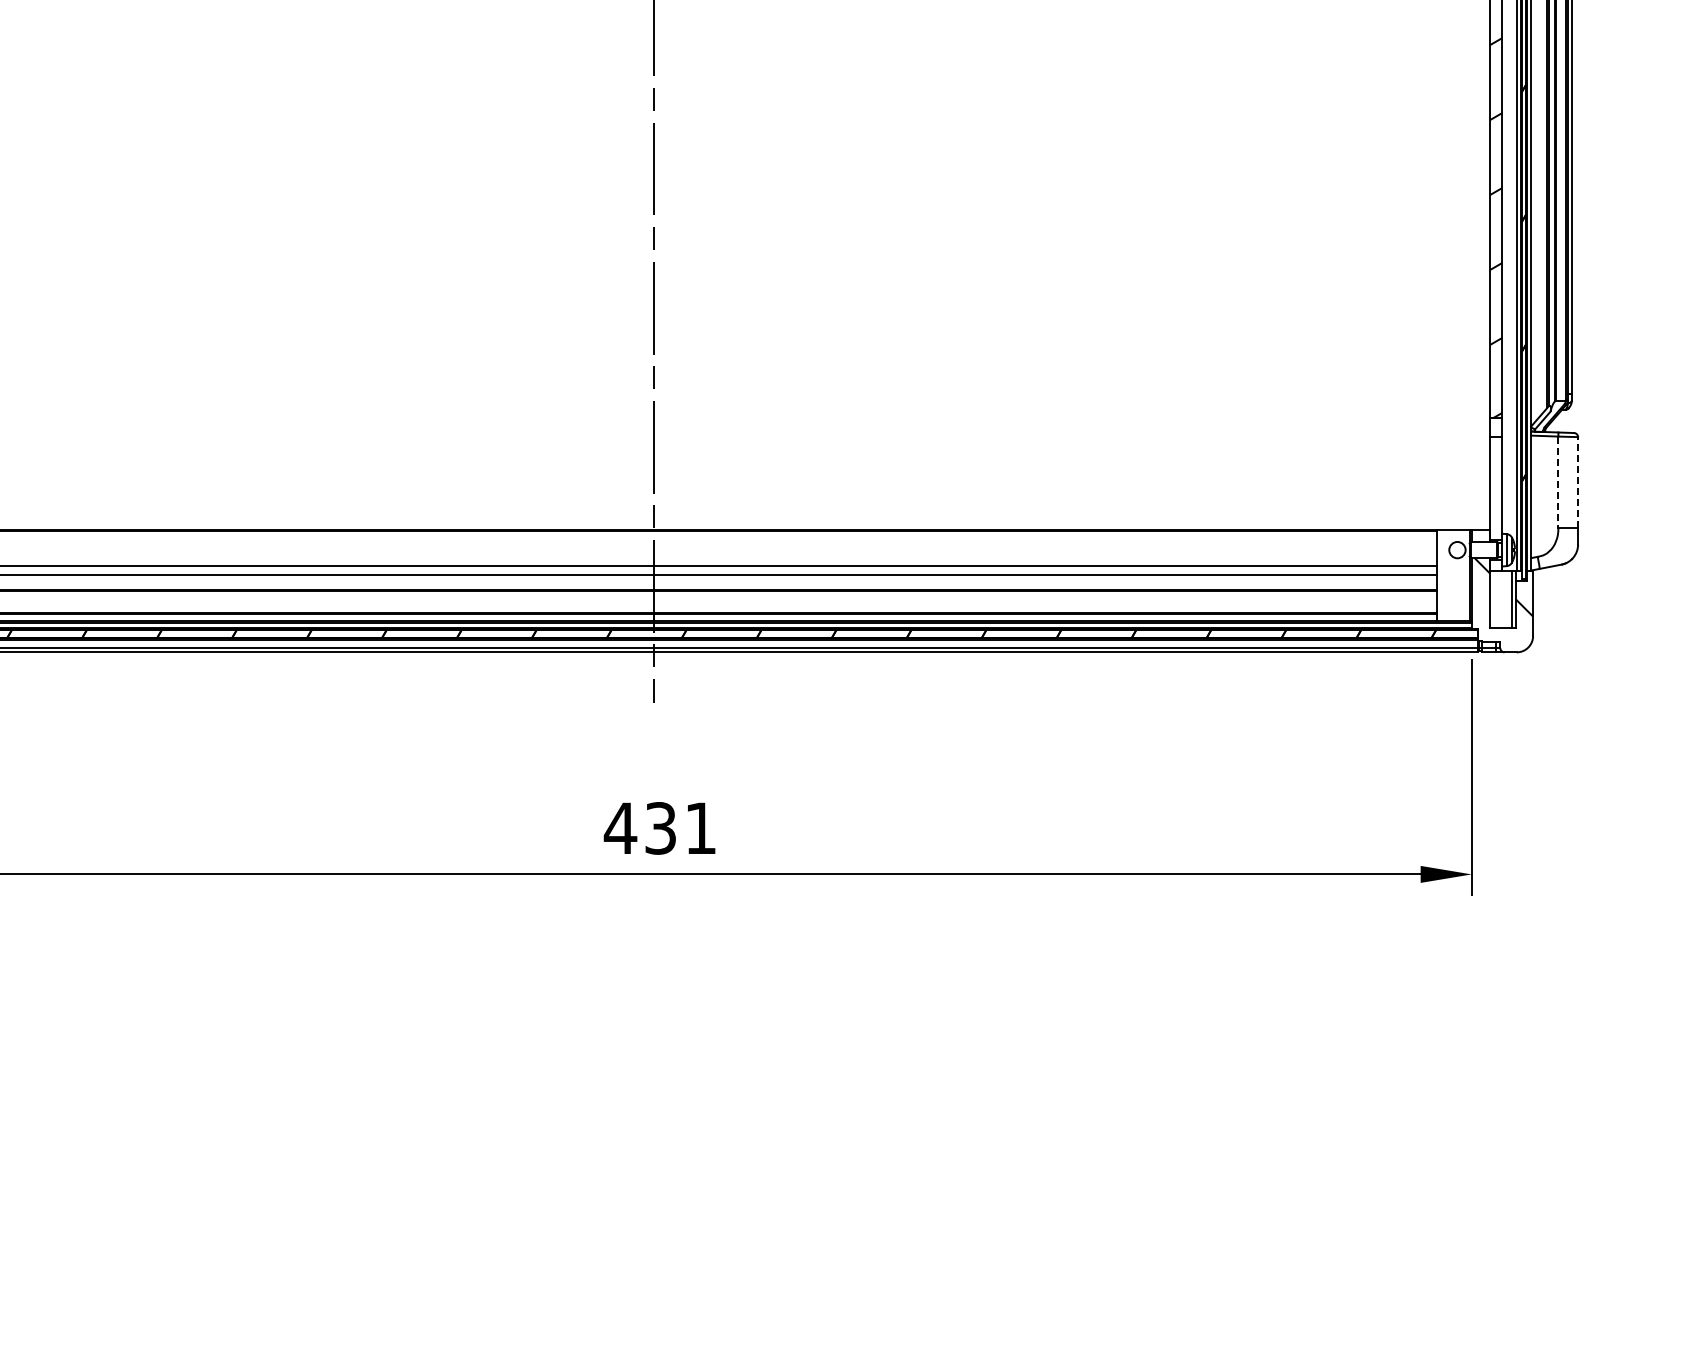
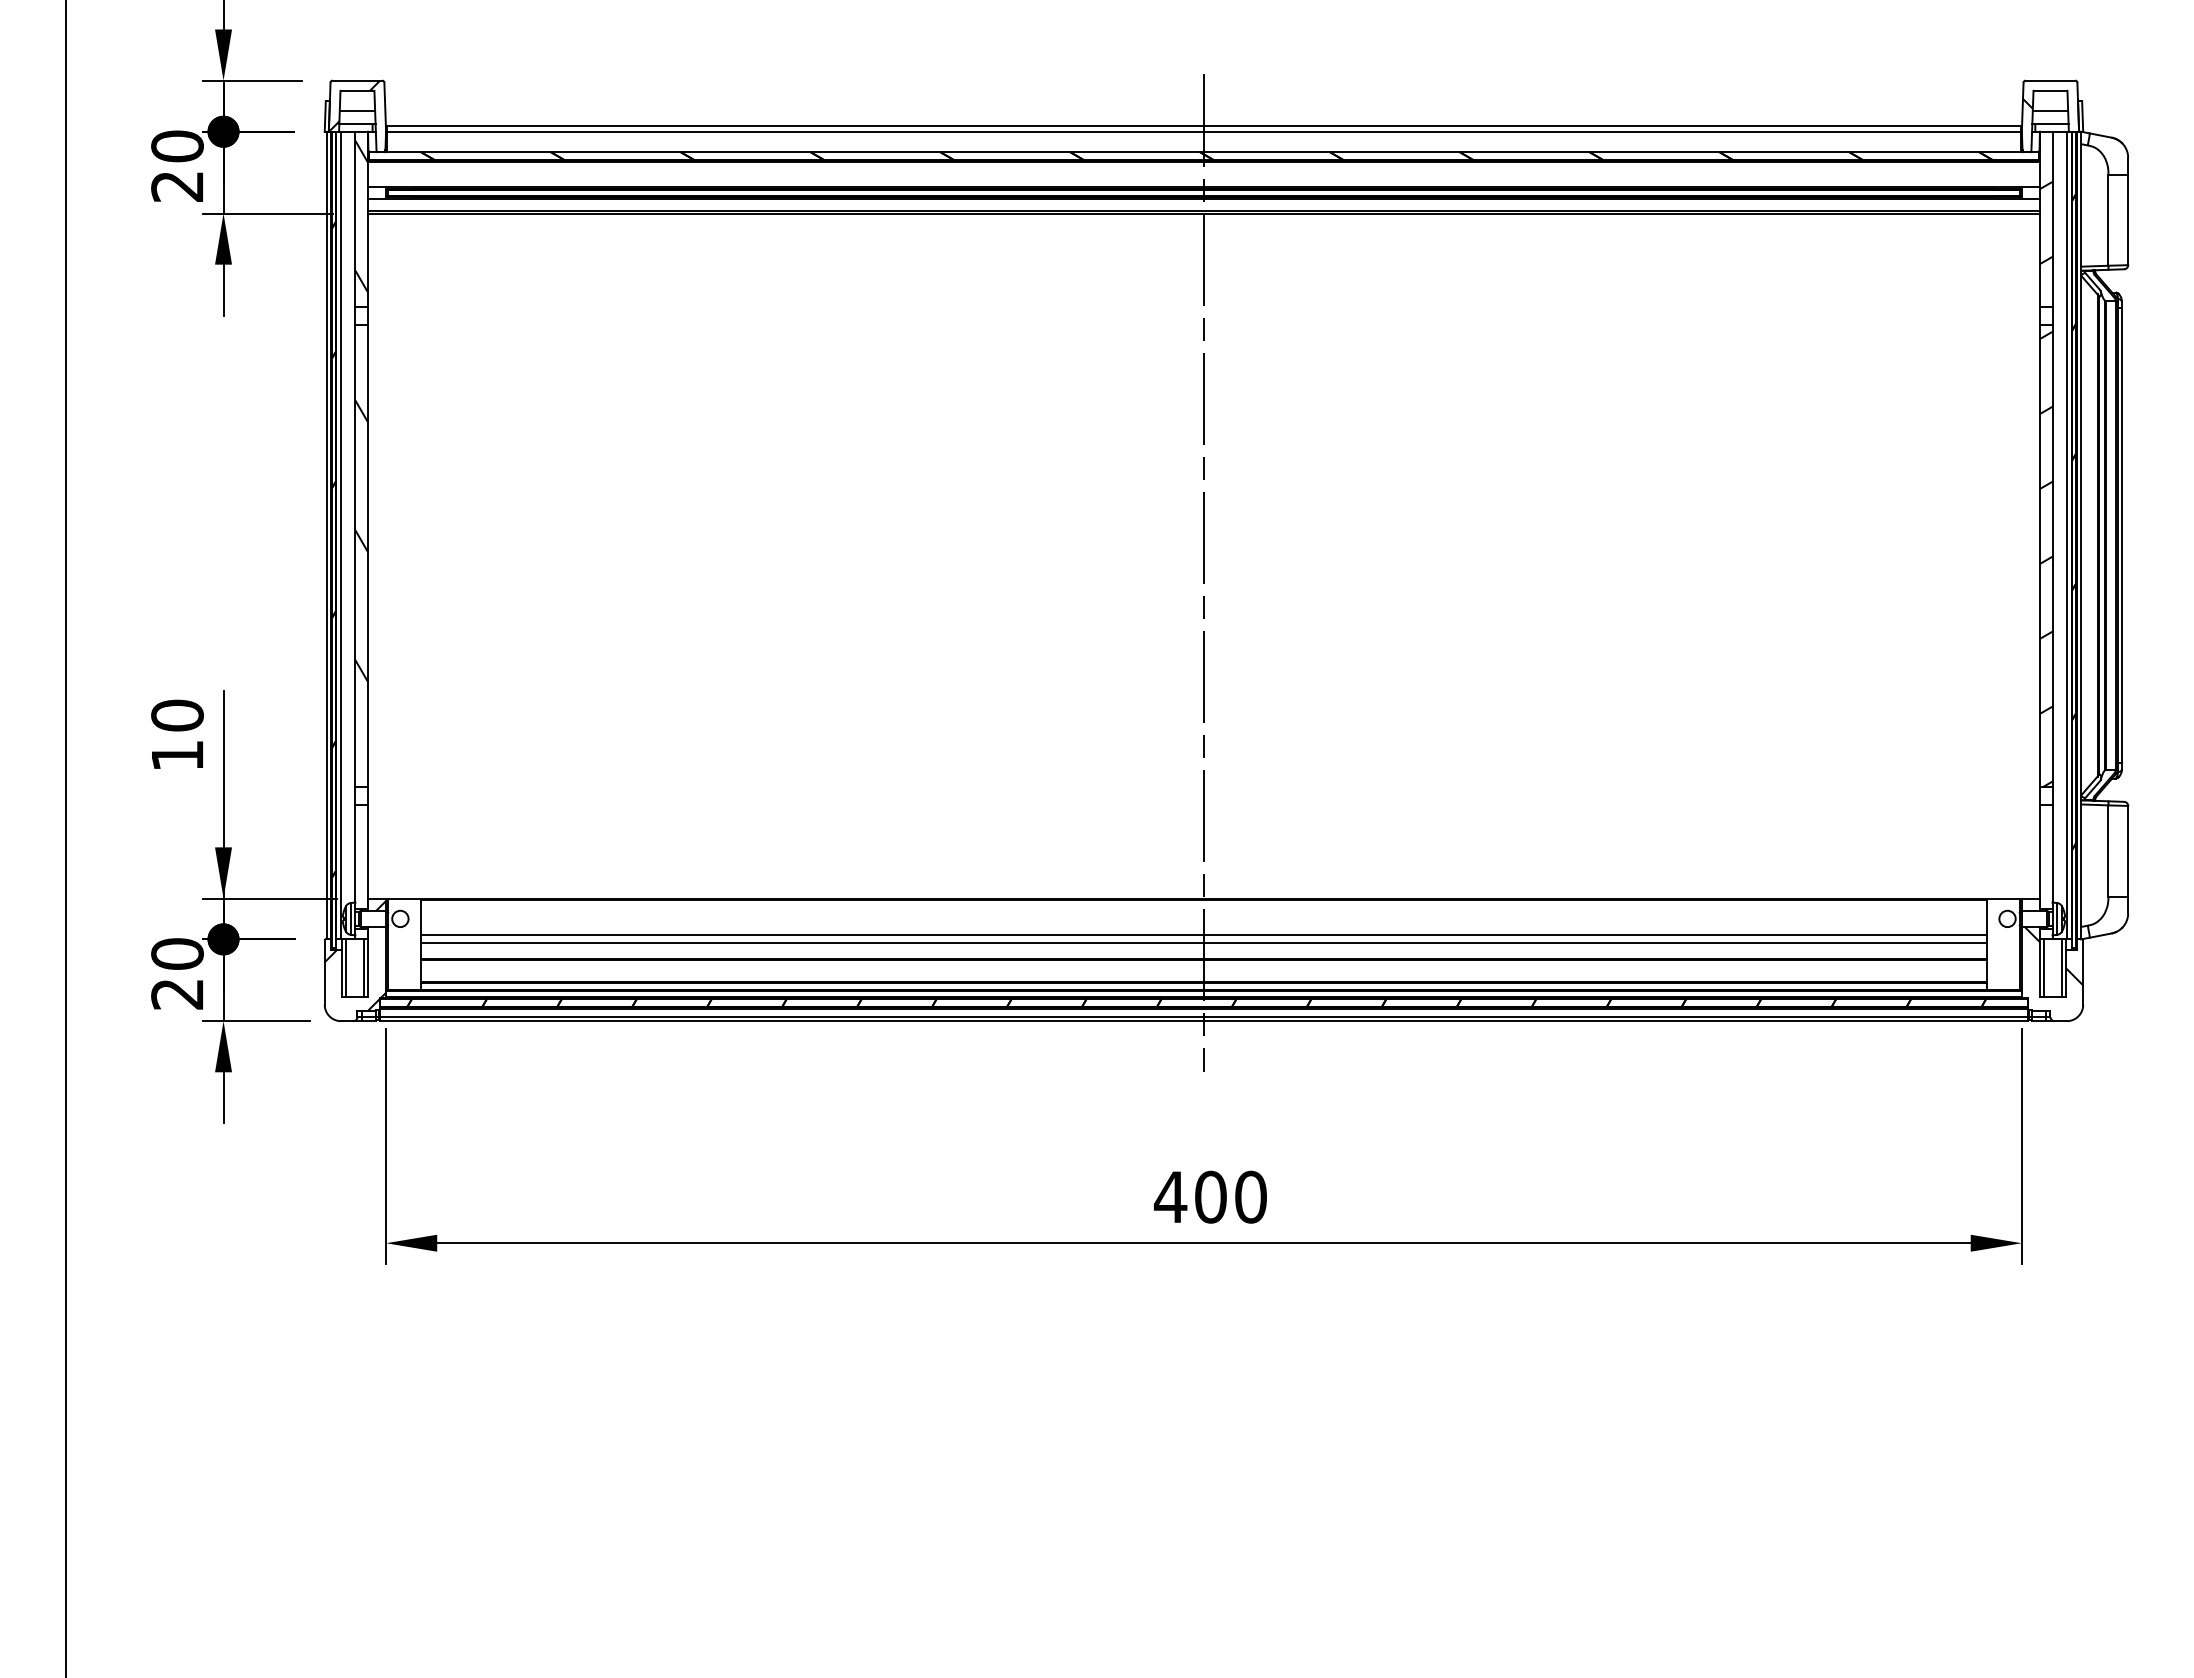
line: (1558, 481) -> (2108, 850), dashed -> solid
line: (1578, 481) -> (2128, 850), dashed -> solid
line: (1494, 598) -> (2044, 967), added
text: (680, 827) -> (1230, 1196), 431 -> 400

